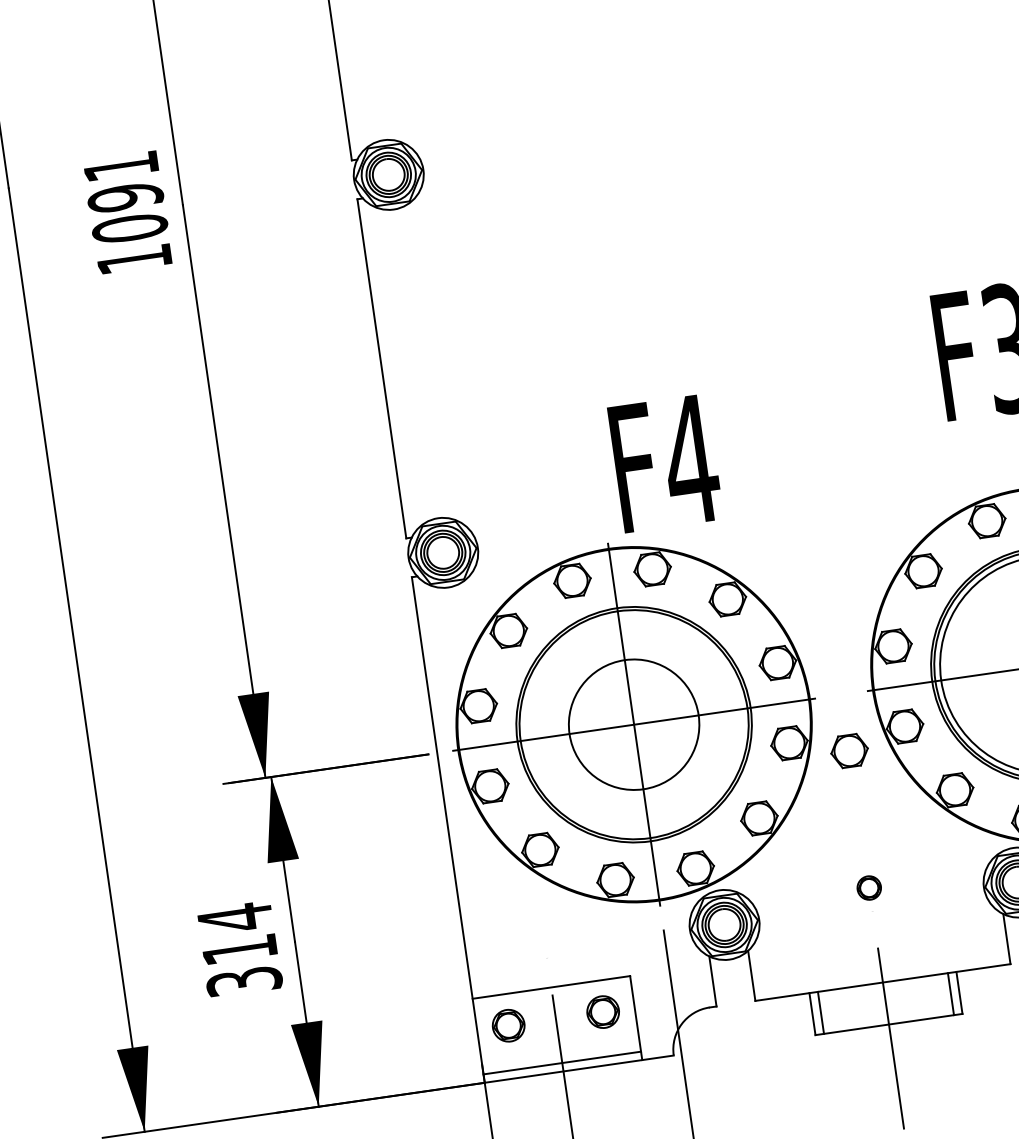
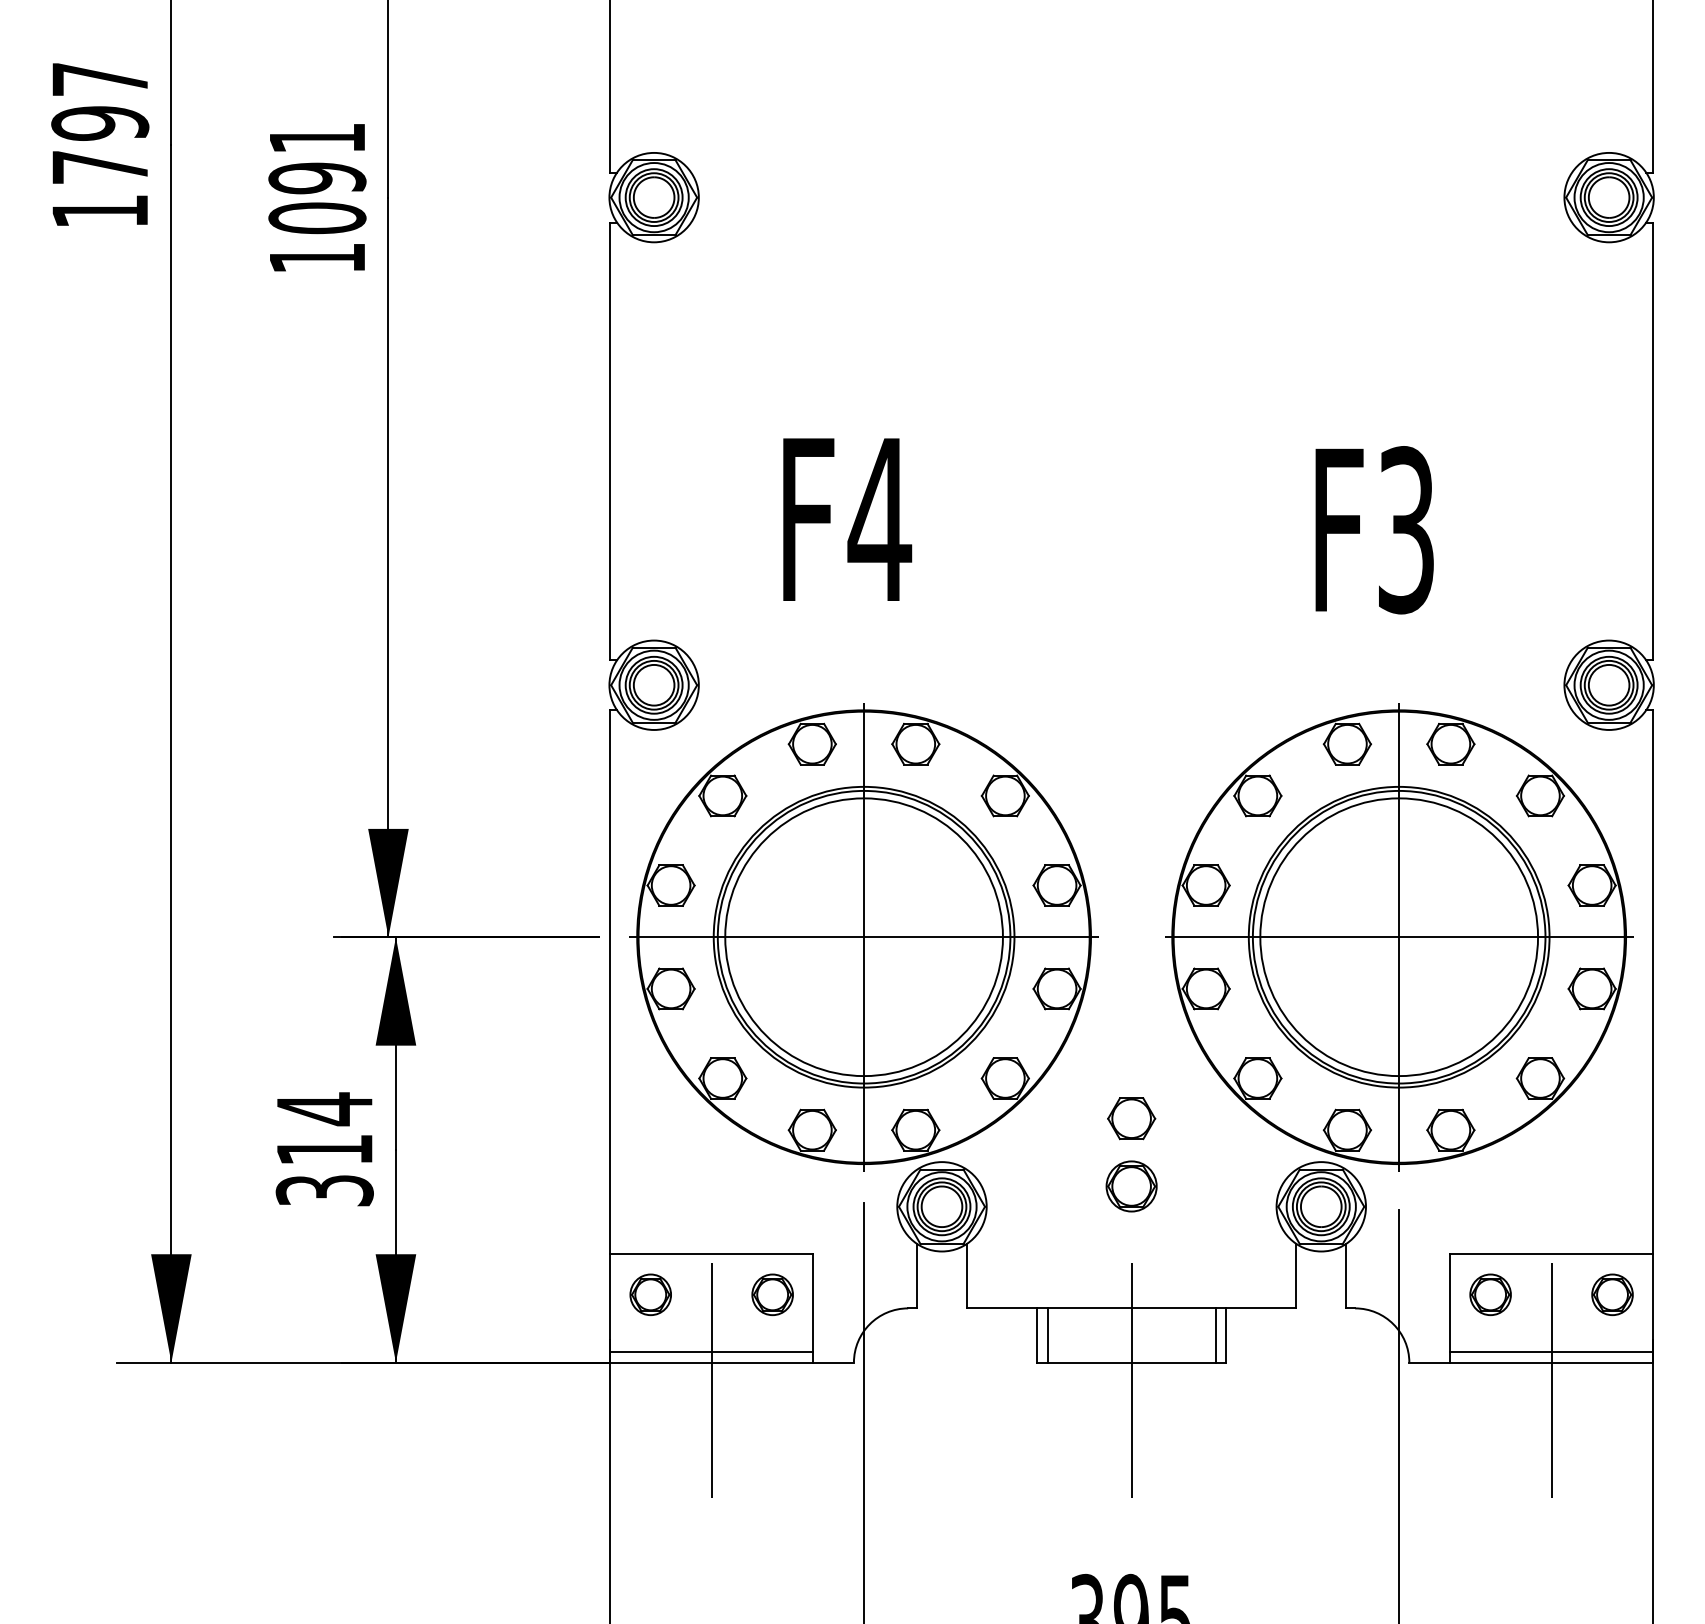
text: (665, 463) -> (847, 519), moved
circle: (633, 725) -> (863, 937), size x1.67
part: (849, 750) -> (1131, 1118), moved
part: (869, 888) -> (1131, 1186), size x1.67

